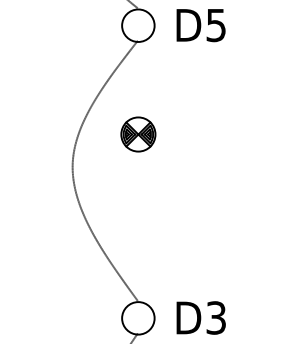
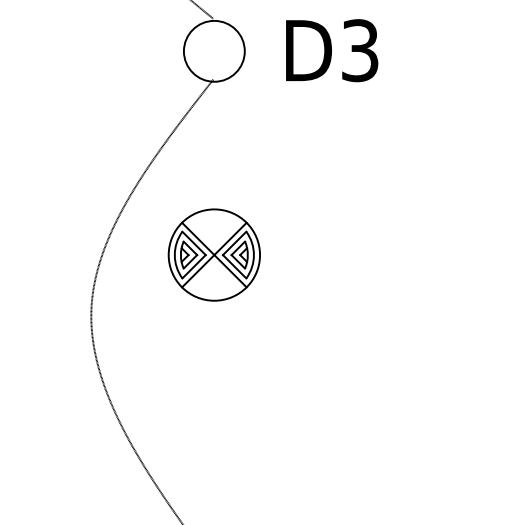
text: (216, 24) -> (360, 49), D5 -> D3
part: (138, 134) -> (214, 255), size x1.43

